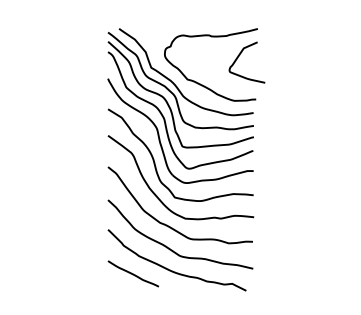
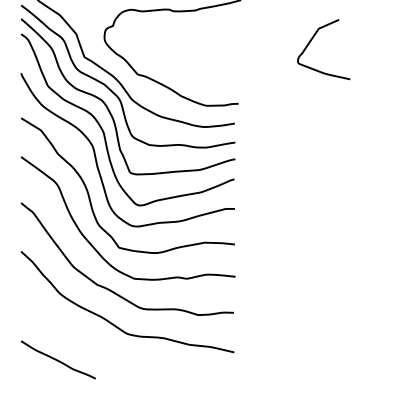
curve: (238, 58) -> (311, 43), moved
curve: (172, 270) -> (115, 354), removed

